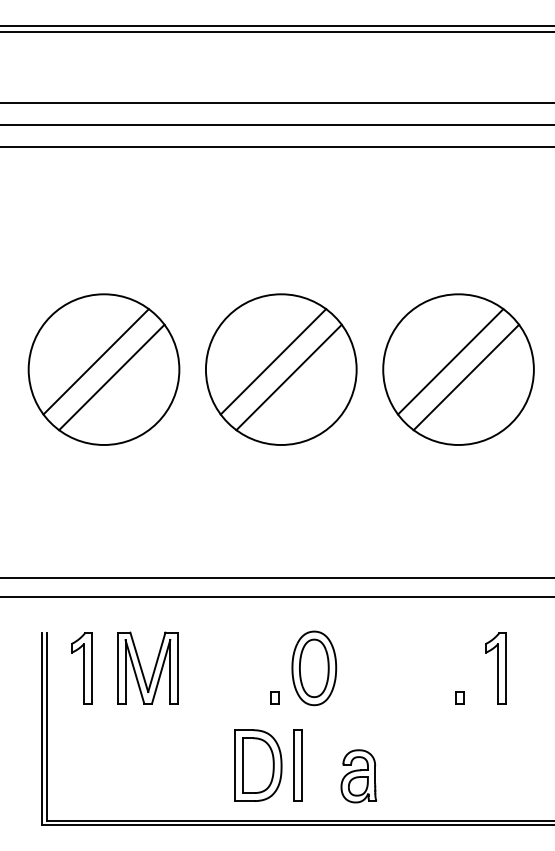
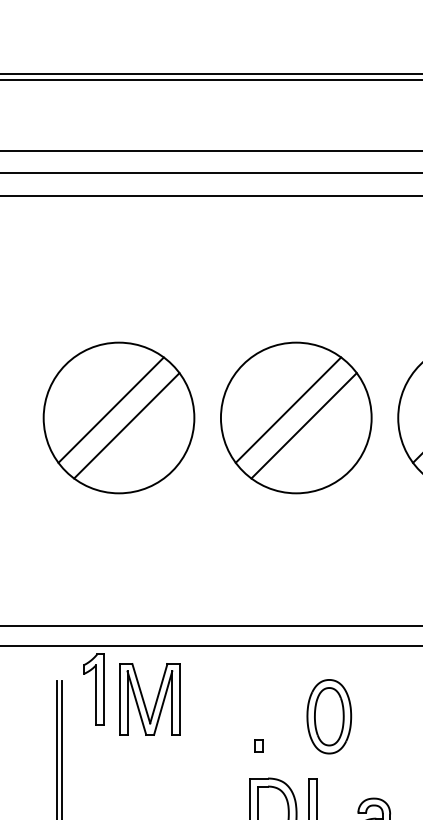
part: (147, 667) -> (149, 698), moved
part: (81, 668) -> (93, 689), moved
part: (274, 697) -> (258, 745), moved

